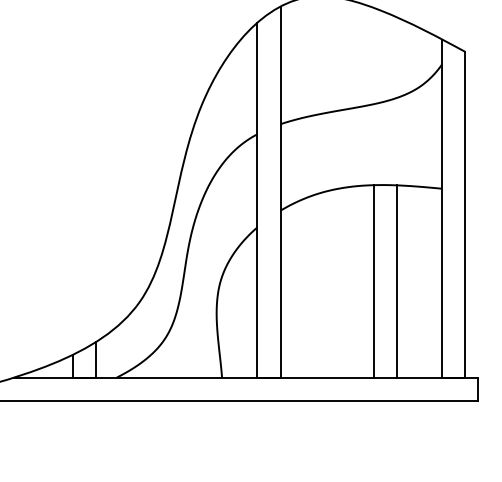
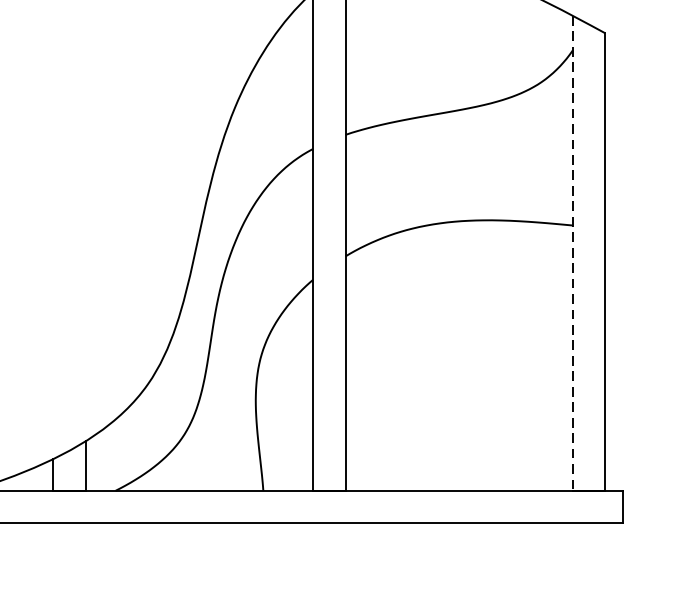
line: (442, 209) -> (573, 254), solid -> dashed
line: (373, 281) -> (476, 355), removed
line: (396, 281) -> (508, 355), removed

